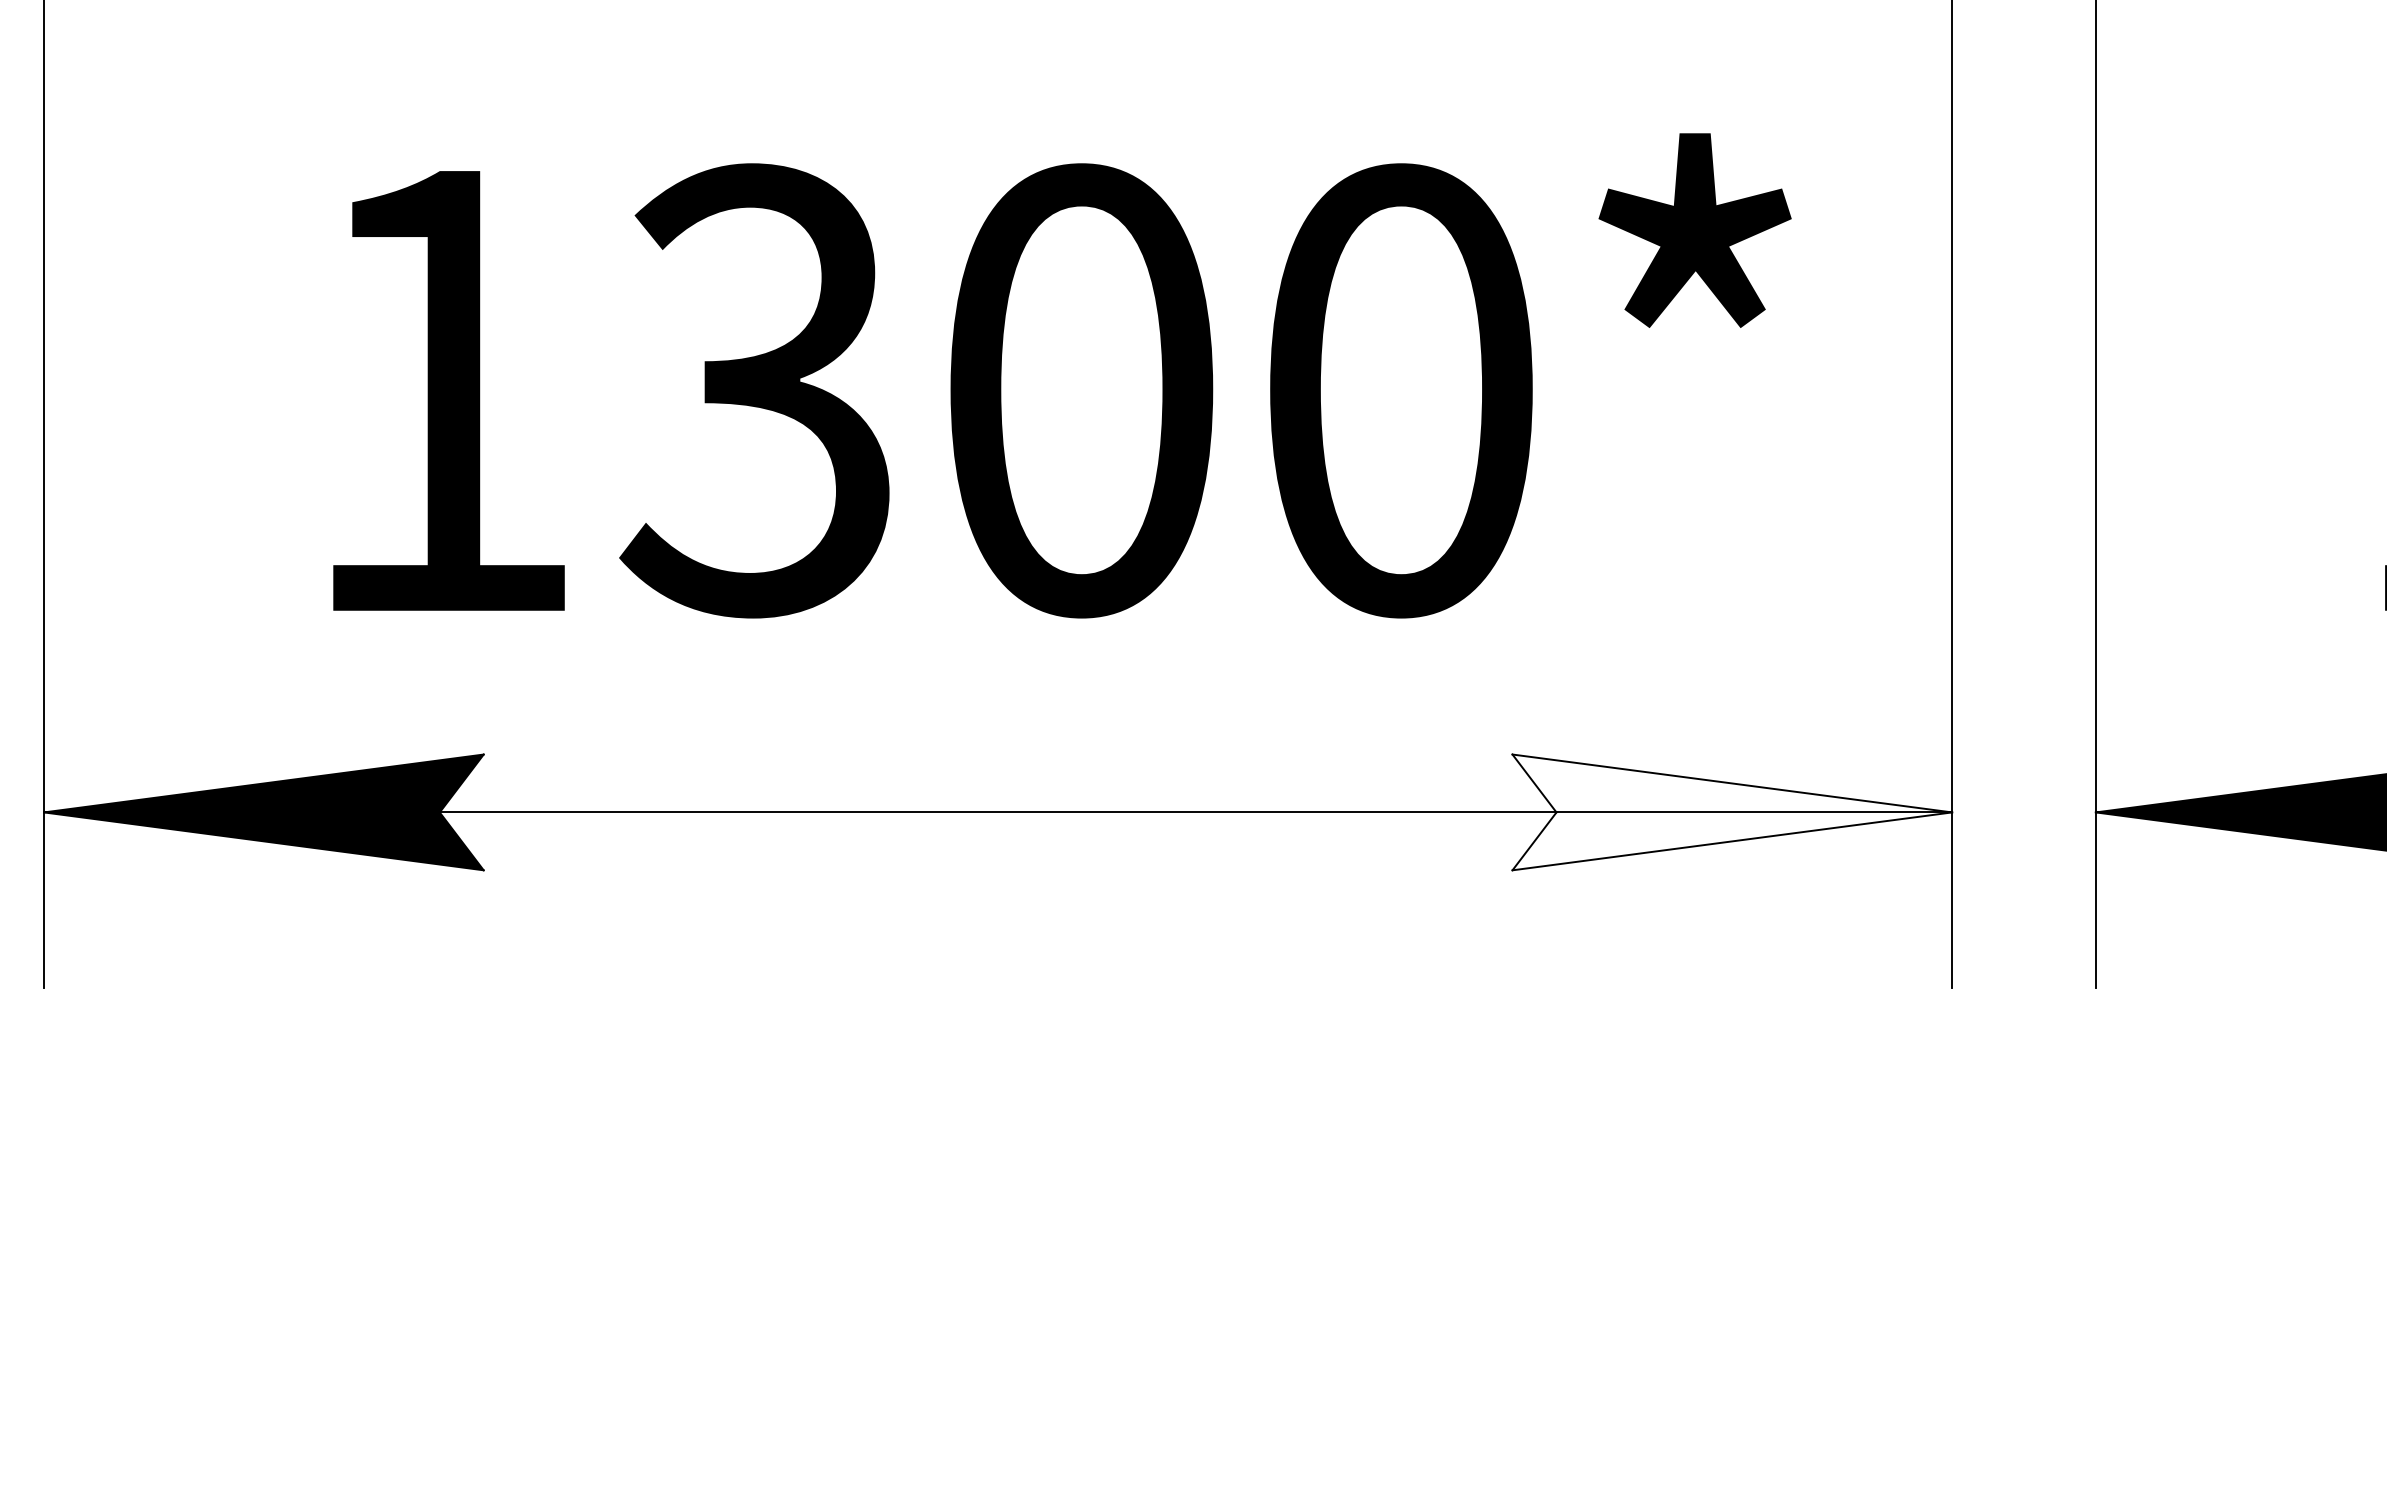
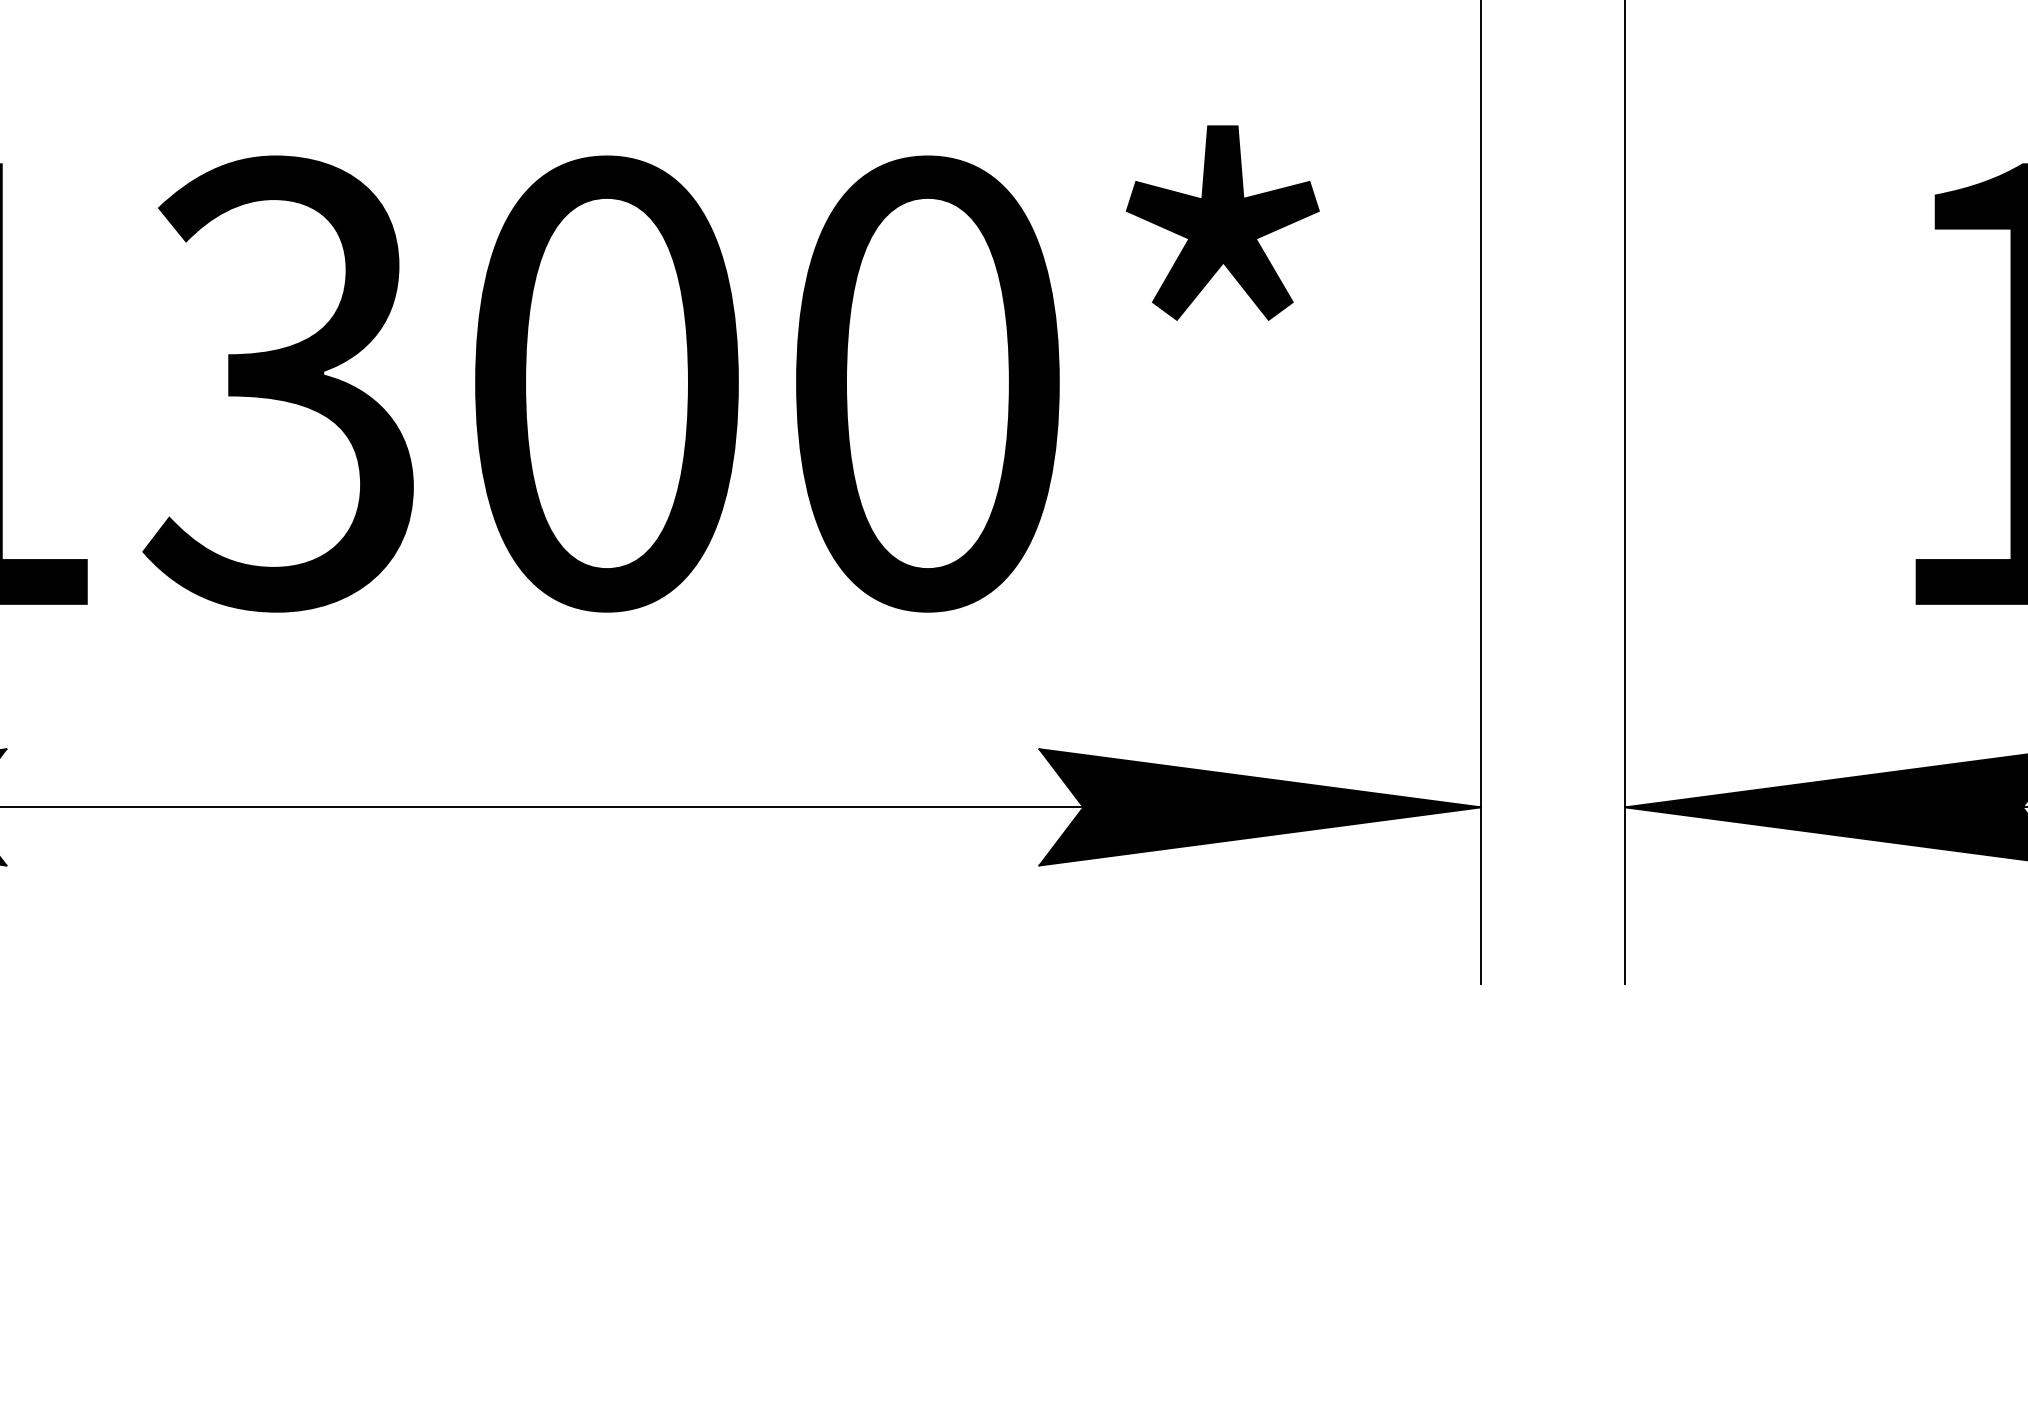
fill: (1732, 812) -> (1260, 807), added

